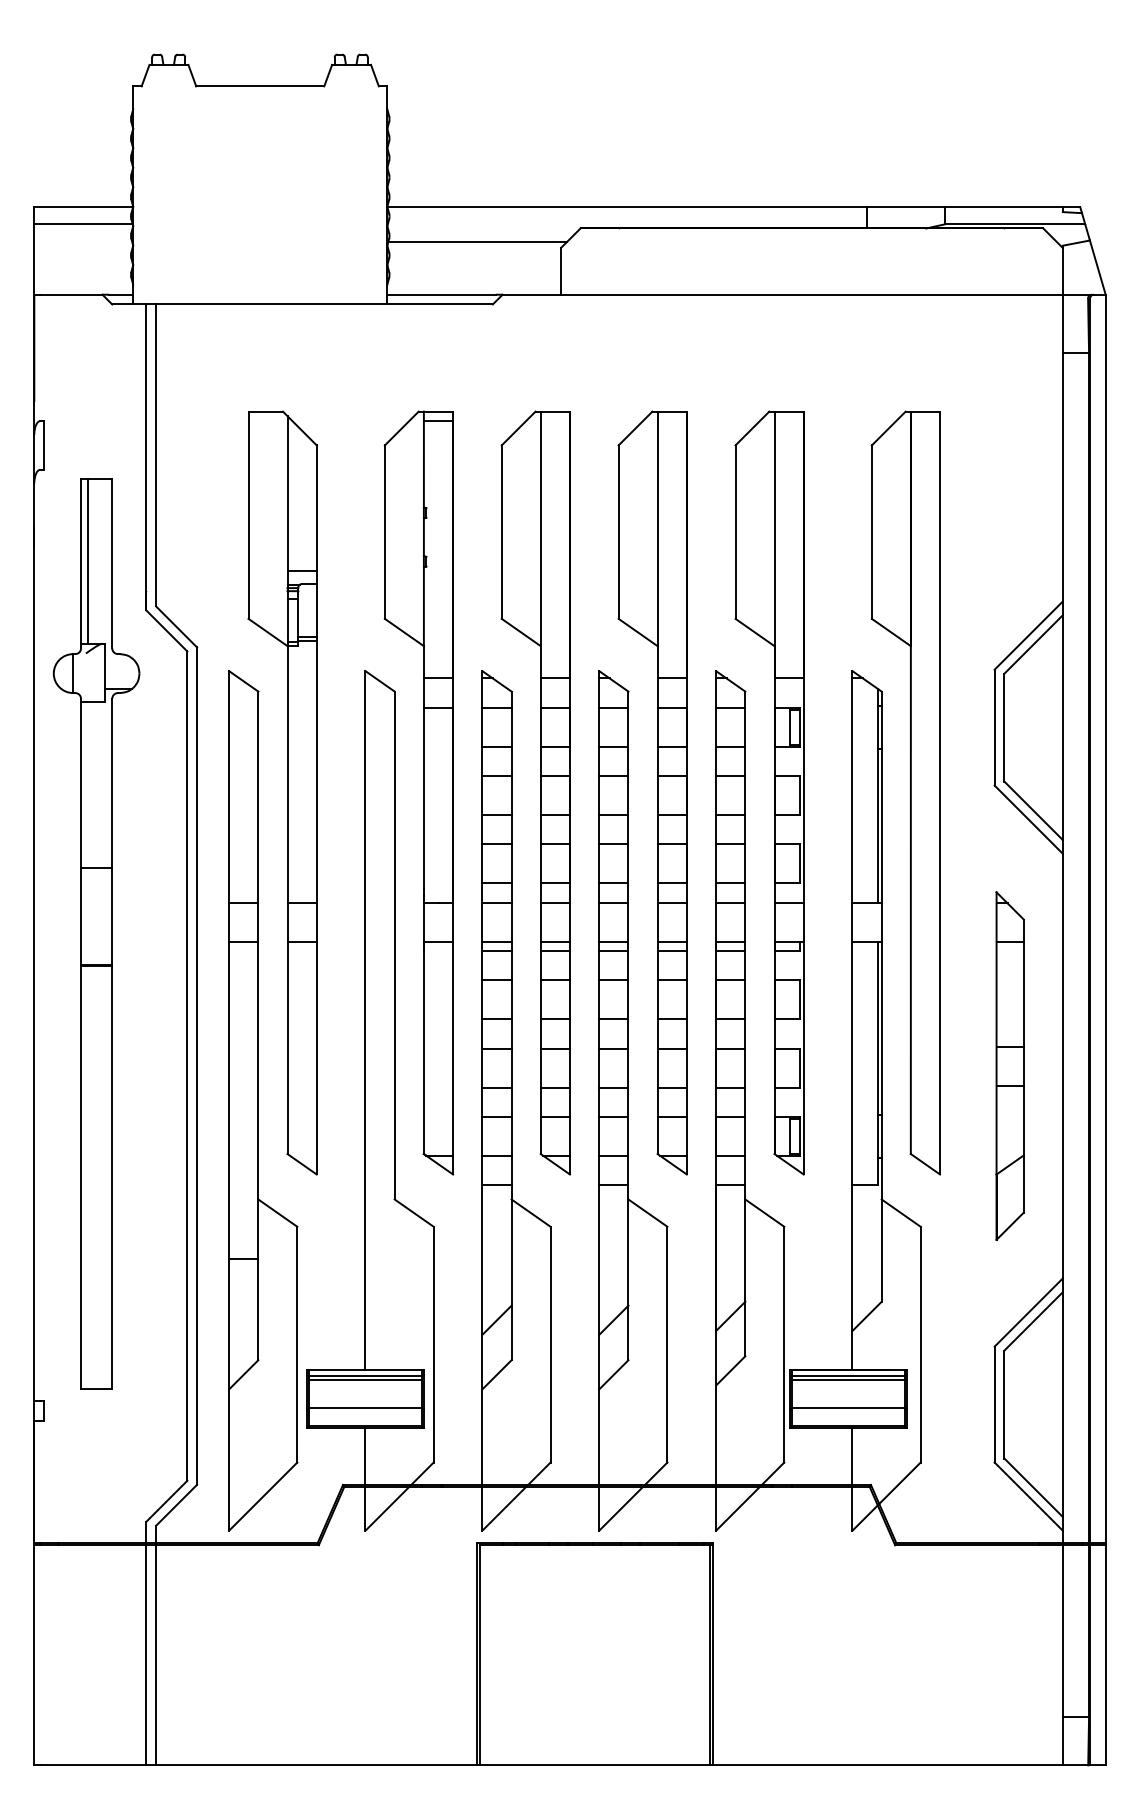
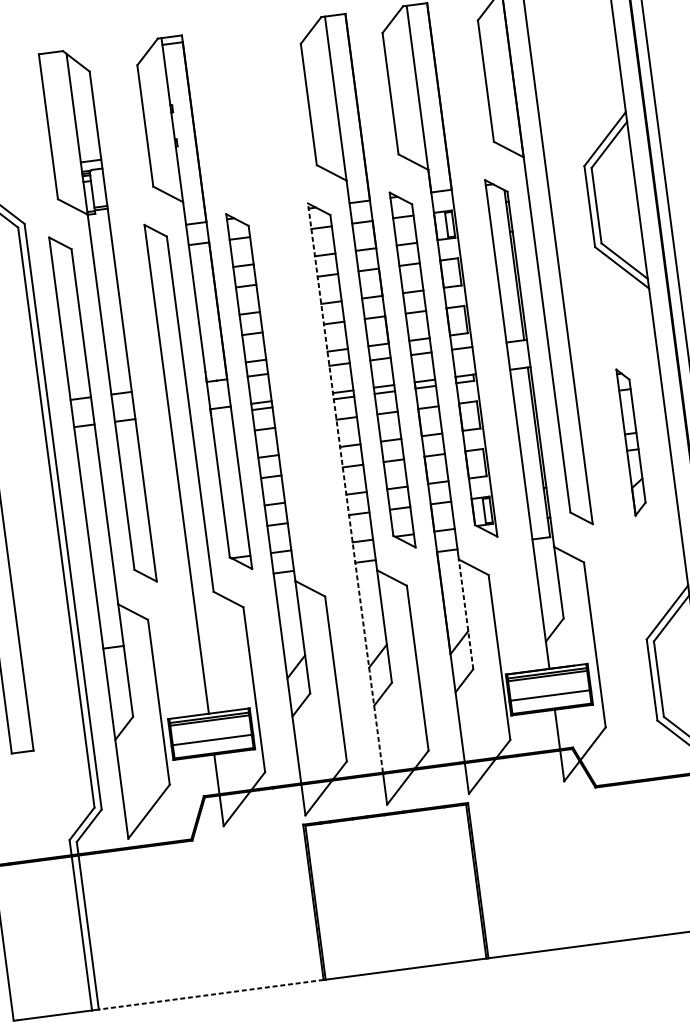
part: (535, 792) -> (274, 294), removed
part: (1009, 1065) -> (631, 441), size x0.6
line: (599, 1078) -> (345, 488), solid -> dashed
line: (745, 1277) -> (466, 614), solid -> dashed
line: (316, 1765) -> (211, 994), solid -> dashed

